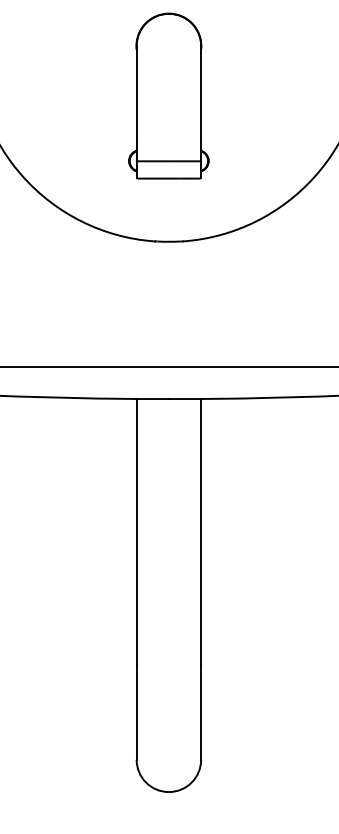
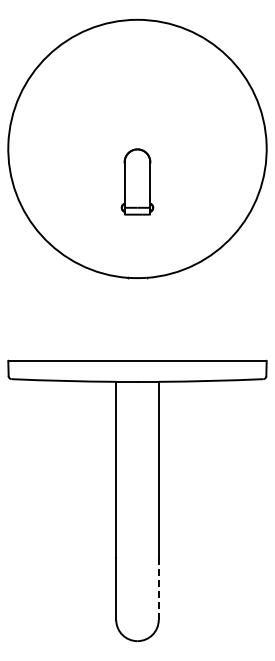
part: (168, 95) -> (137, 181), size x0.6
line: (200, 712) -> (158, 588), solid -> dashed

